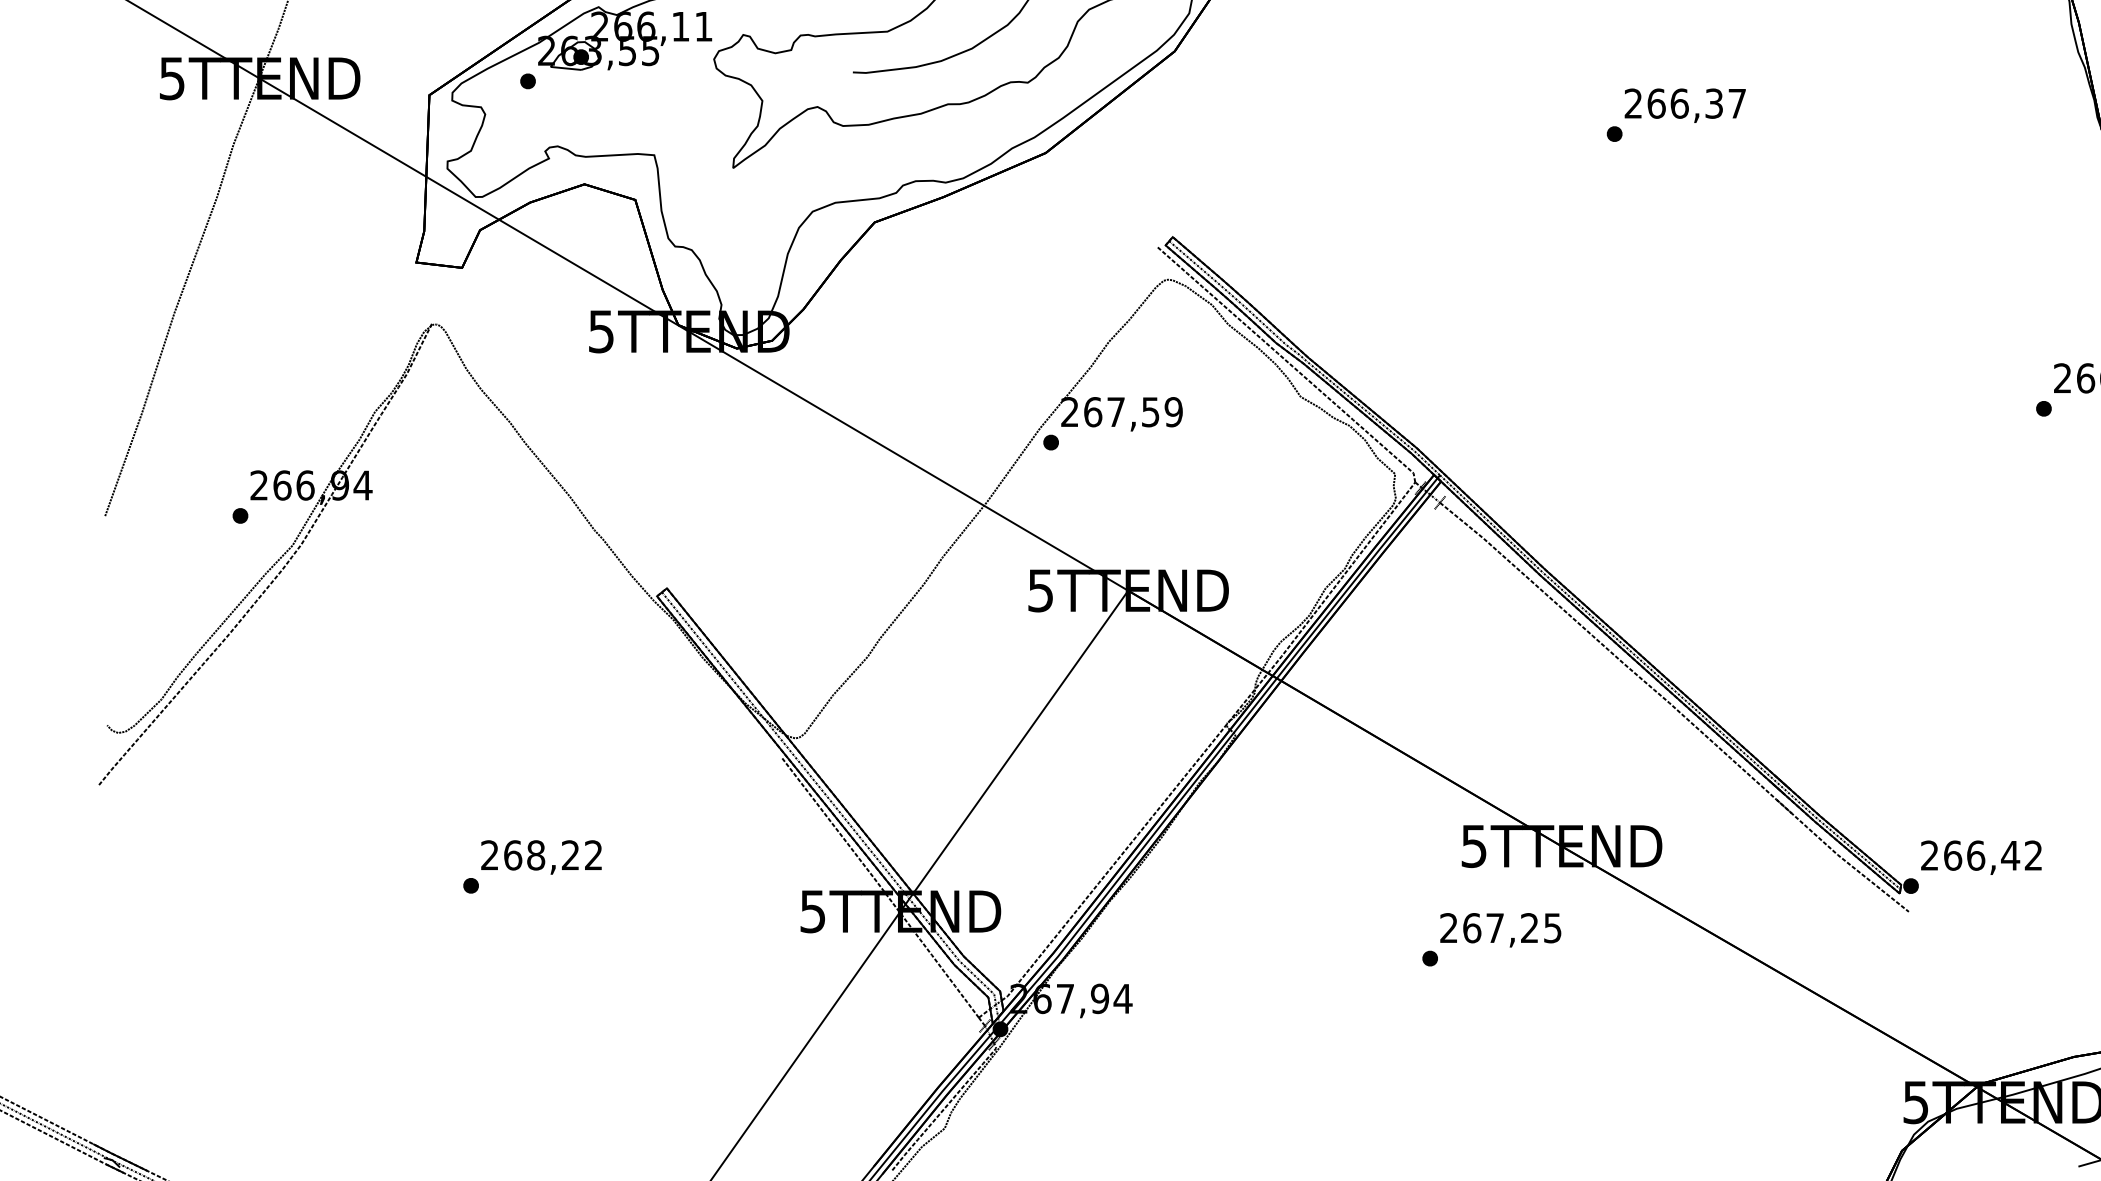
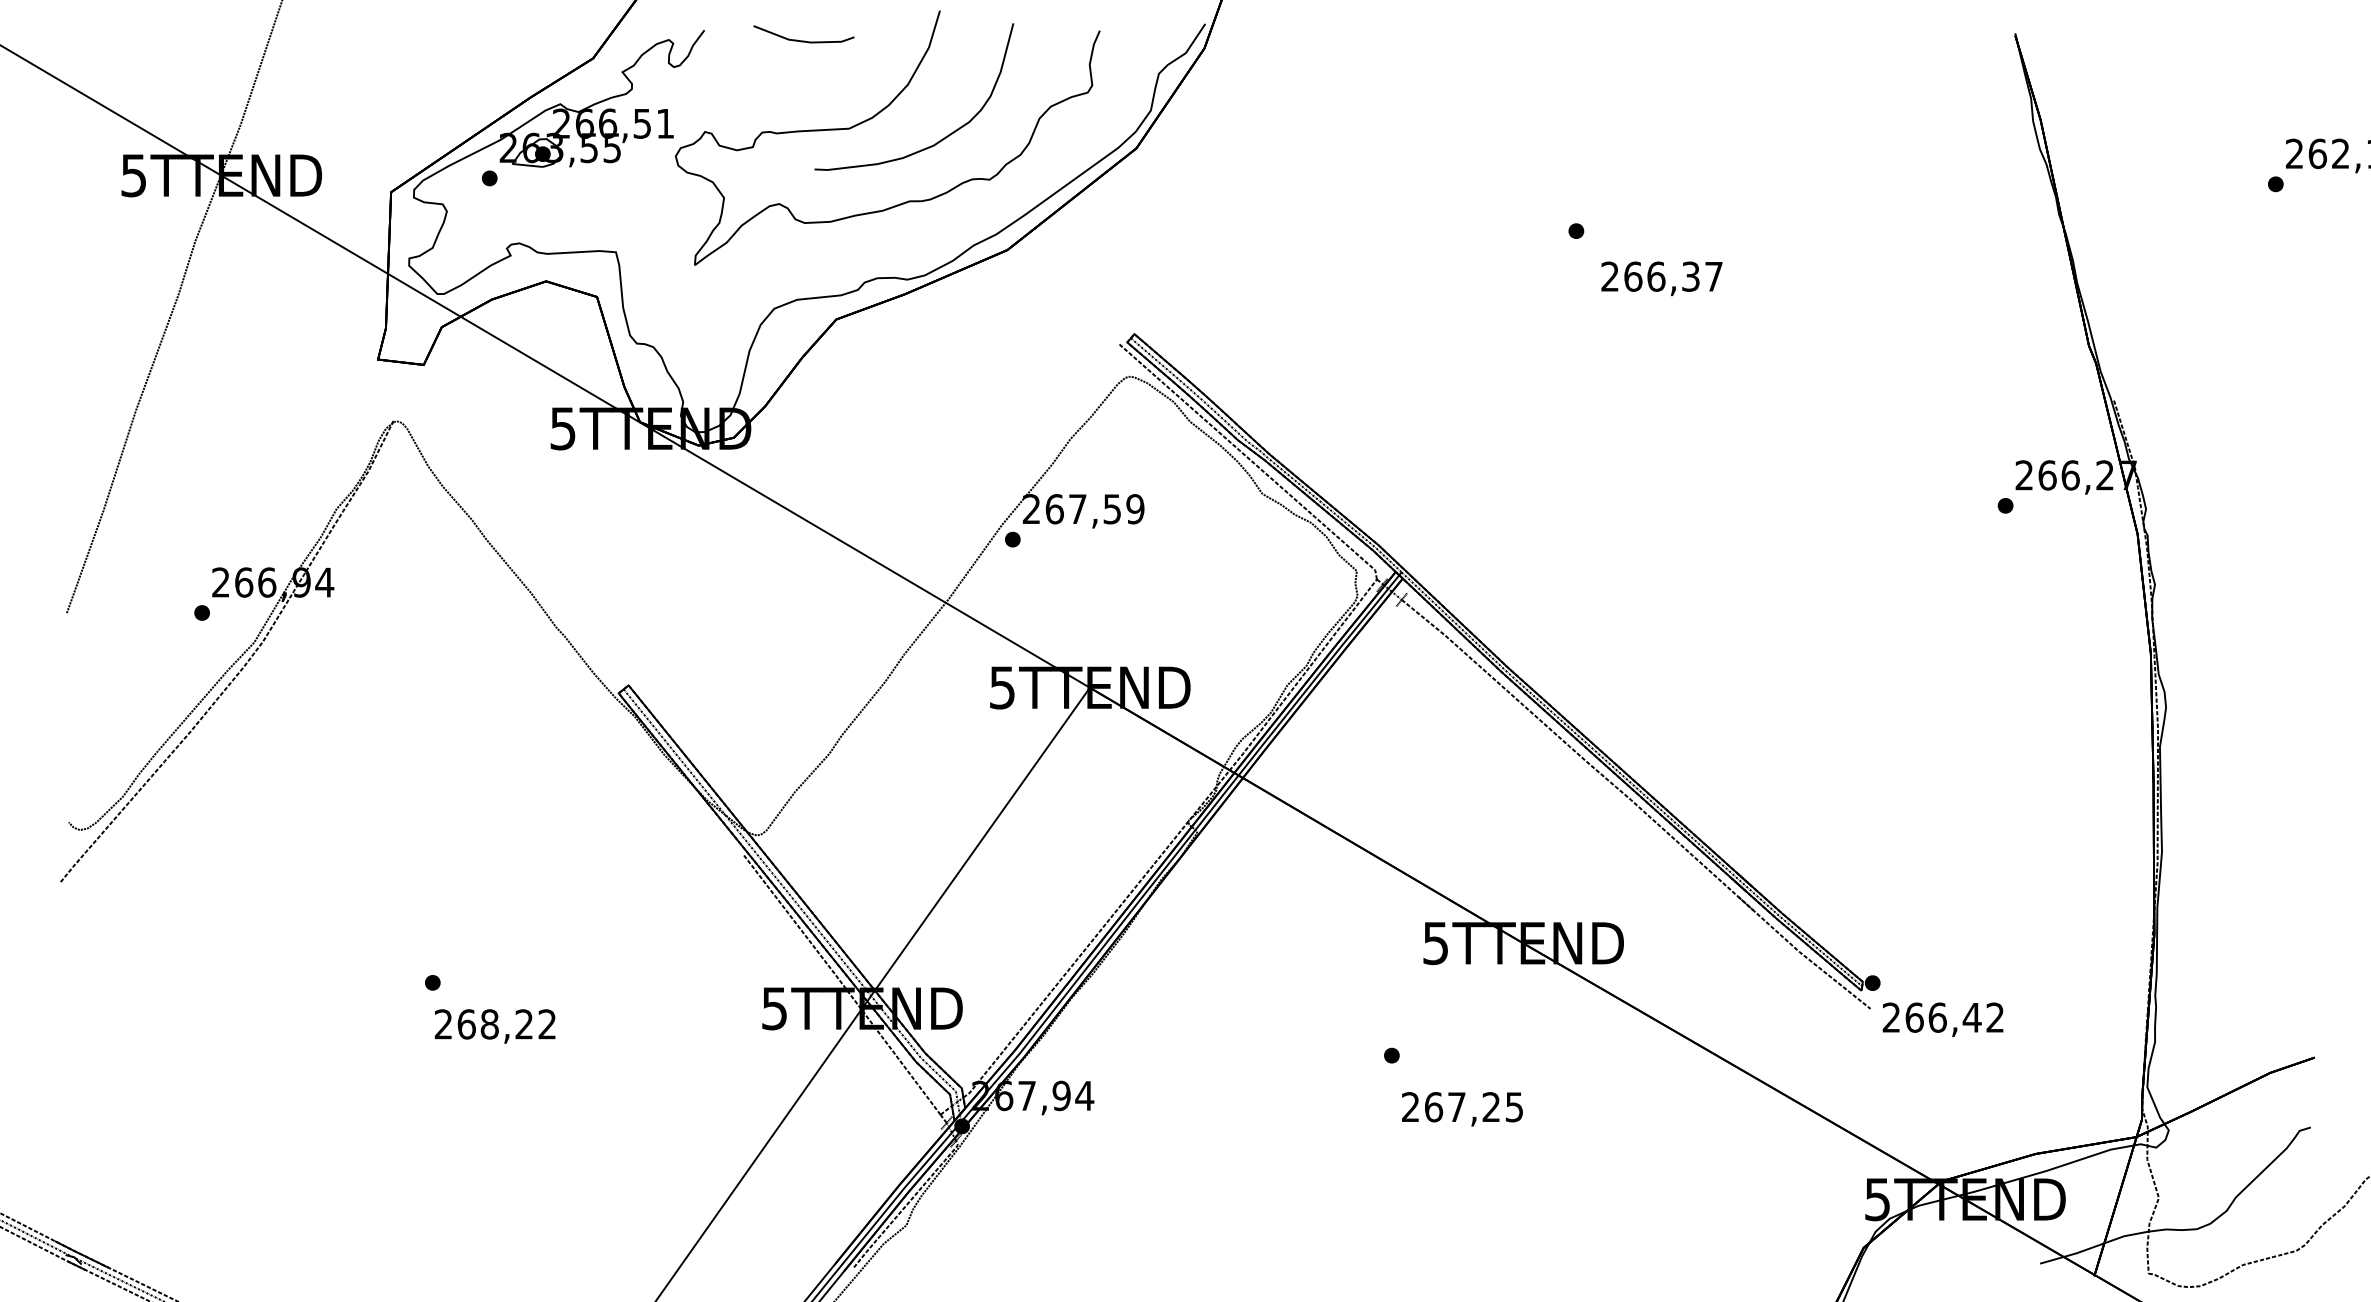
text: (679, 26) -> (641, 123), 266,11 -> 266,51
text: (1684, 105) -> (1661, 278), moved
text: (540, 857) -> (494, 1026), moved
text: (1980, 857) -> (1942, 1019), moved
text: (1500, 930) -> (1462, 1109), moved

